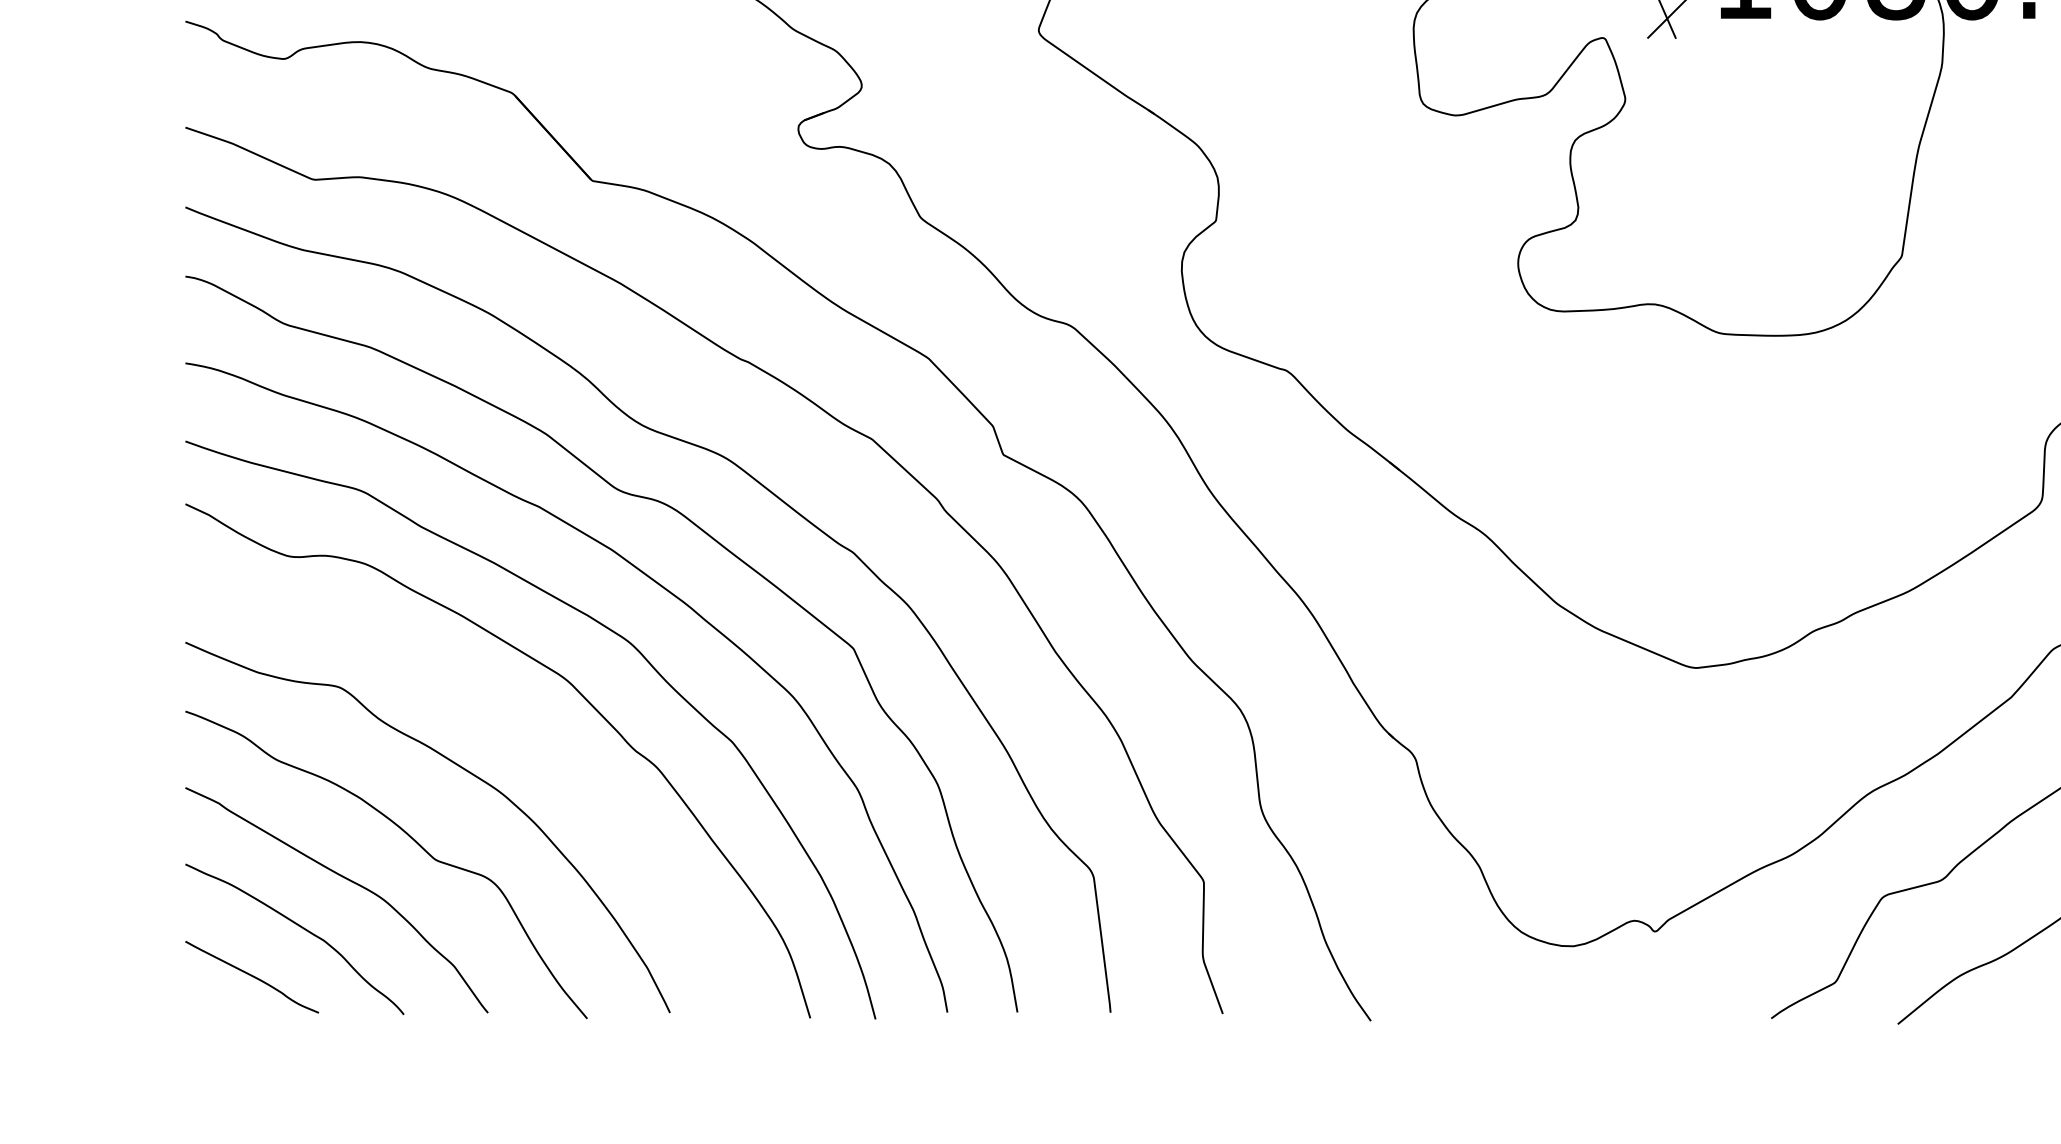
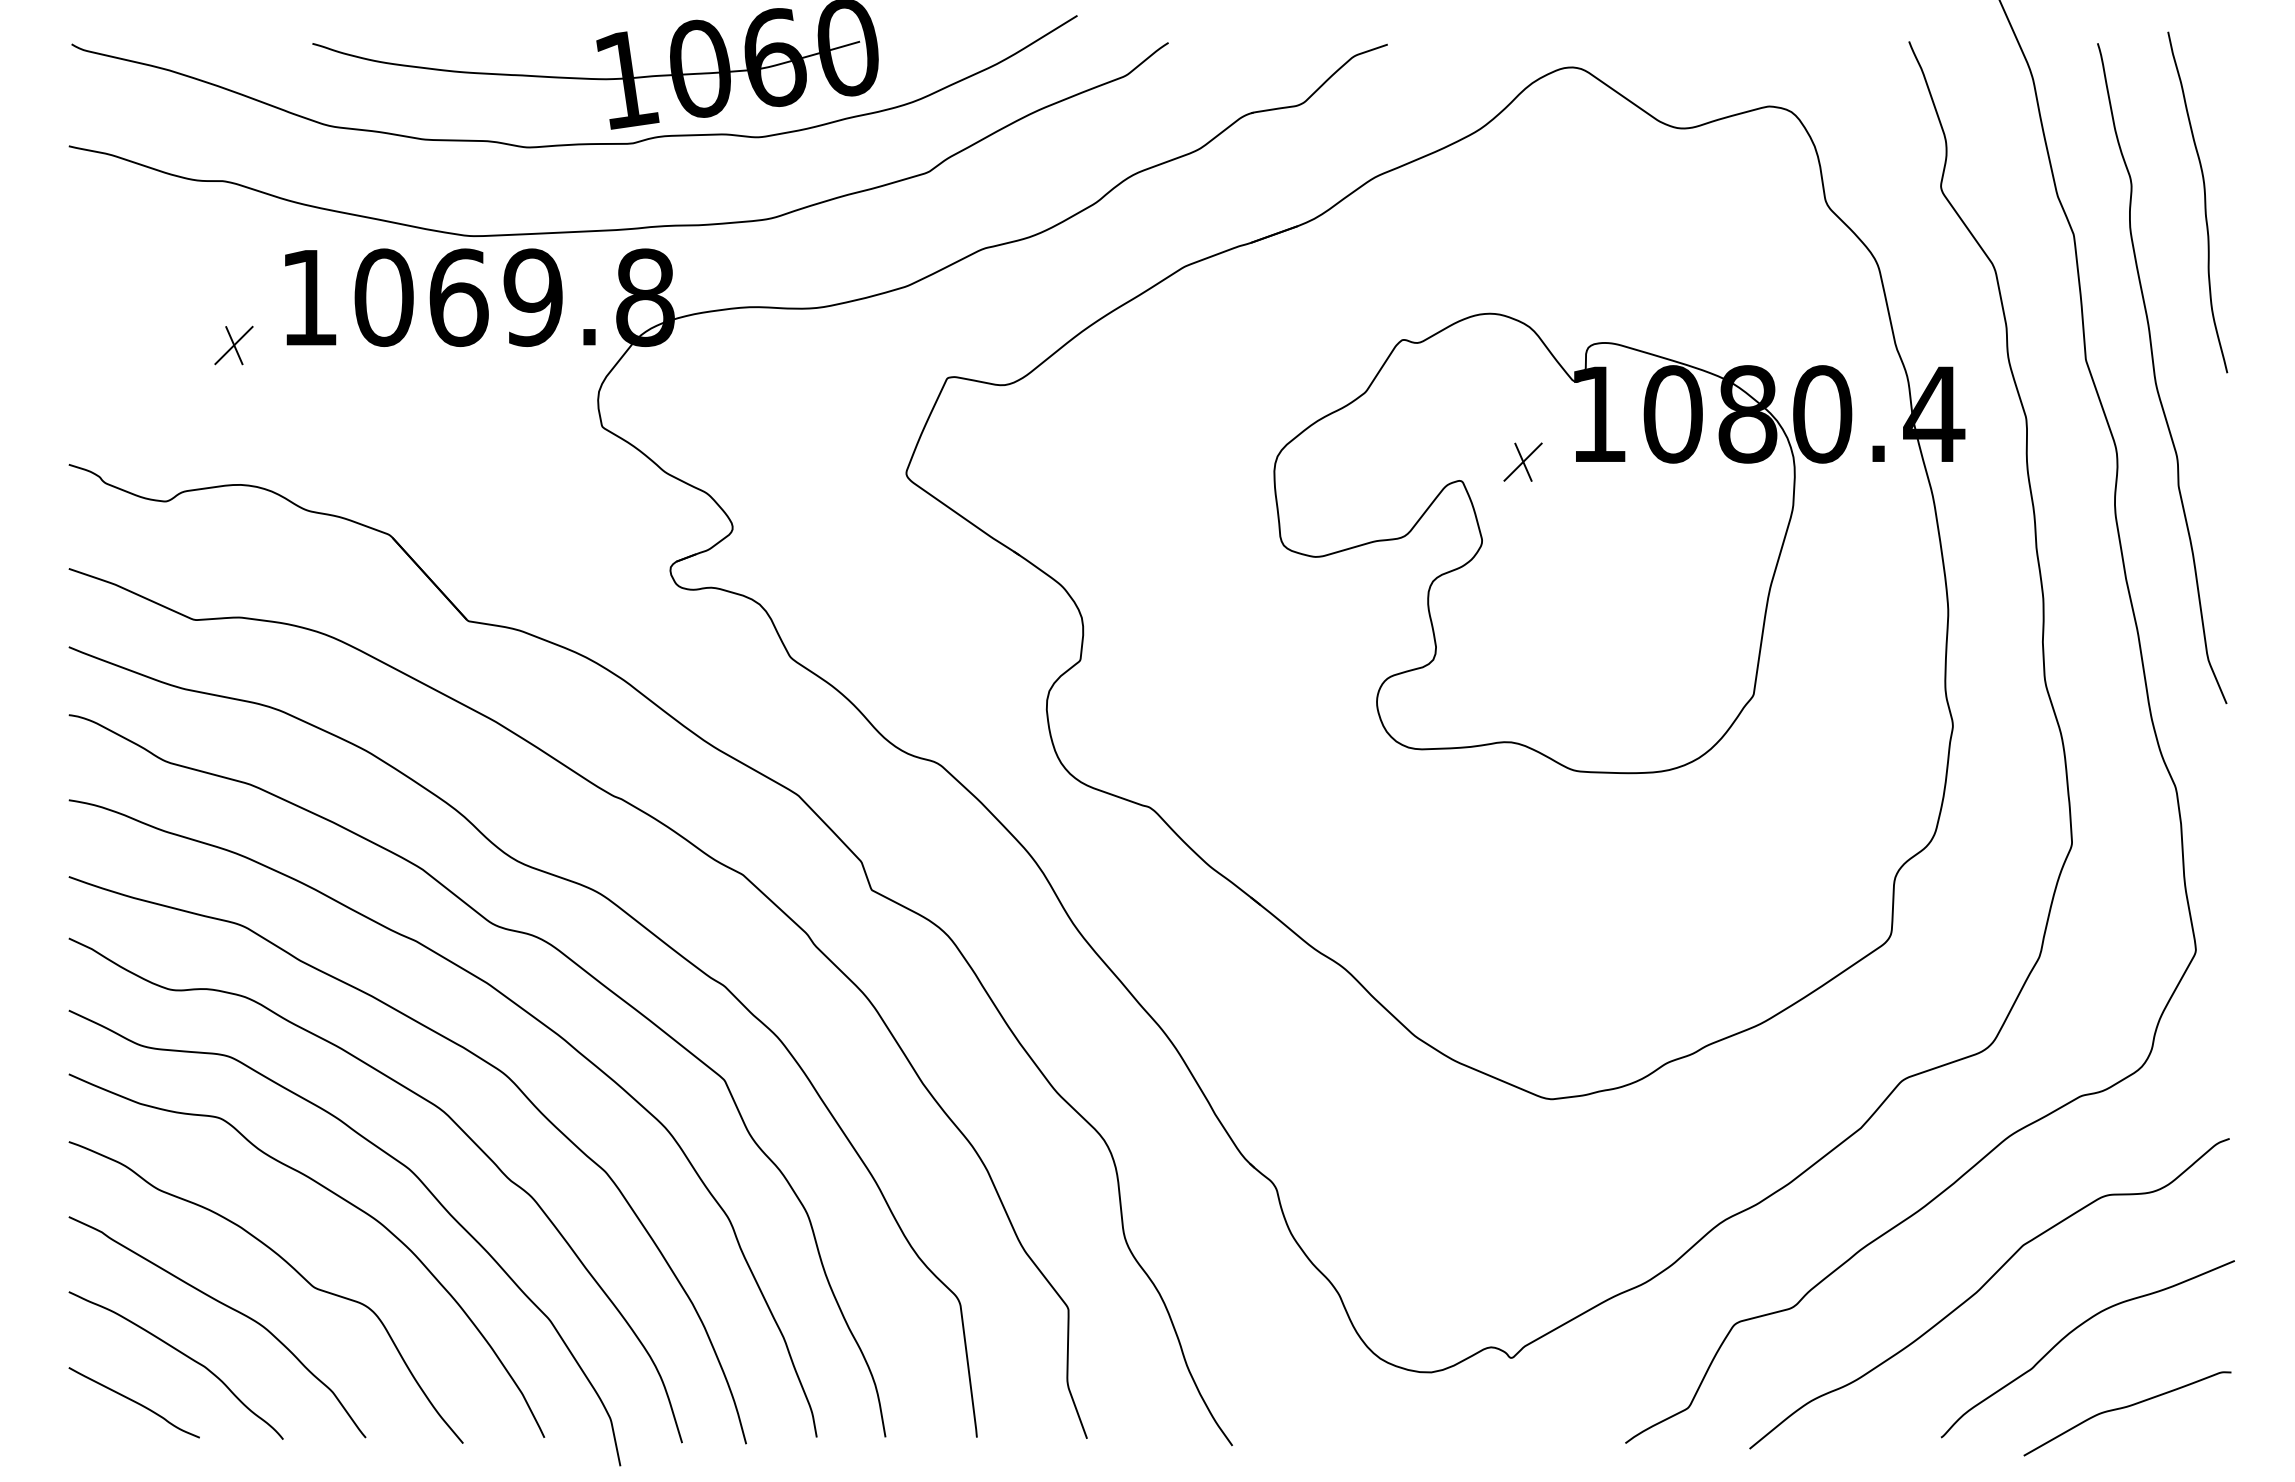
curve: (519, 731) -> (396, 1161), added

